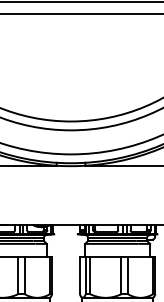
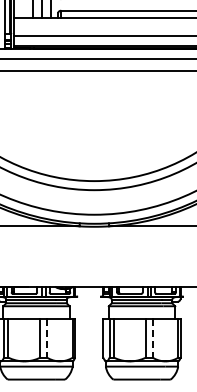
line: (25, 275) -> (47, 338), solid -> dashed
line: (127, 275) -> (152, 338), solid -> dashed

